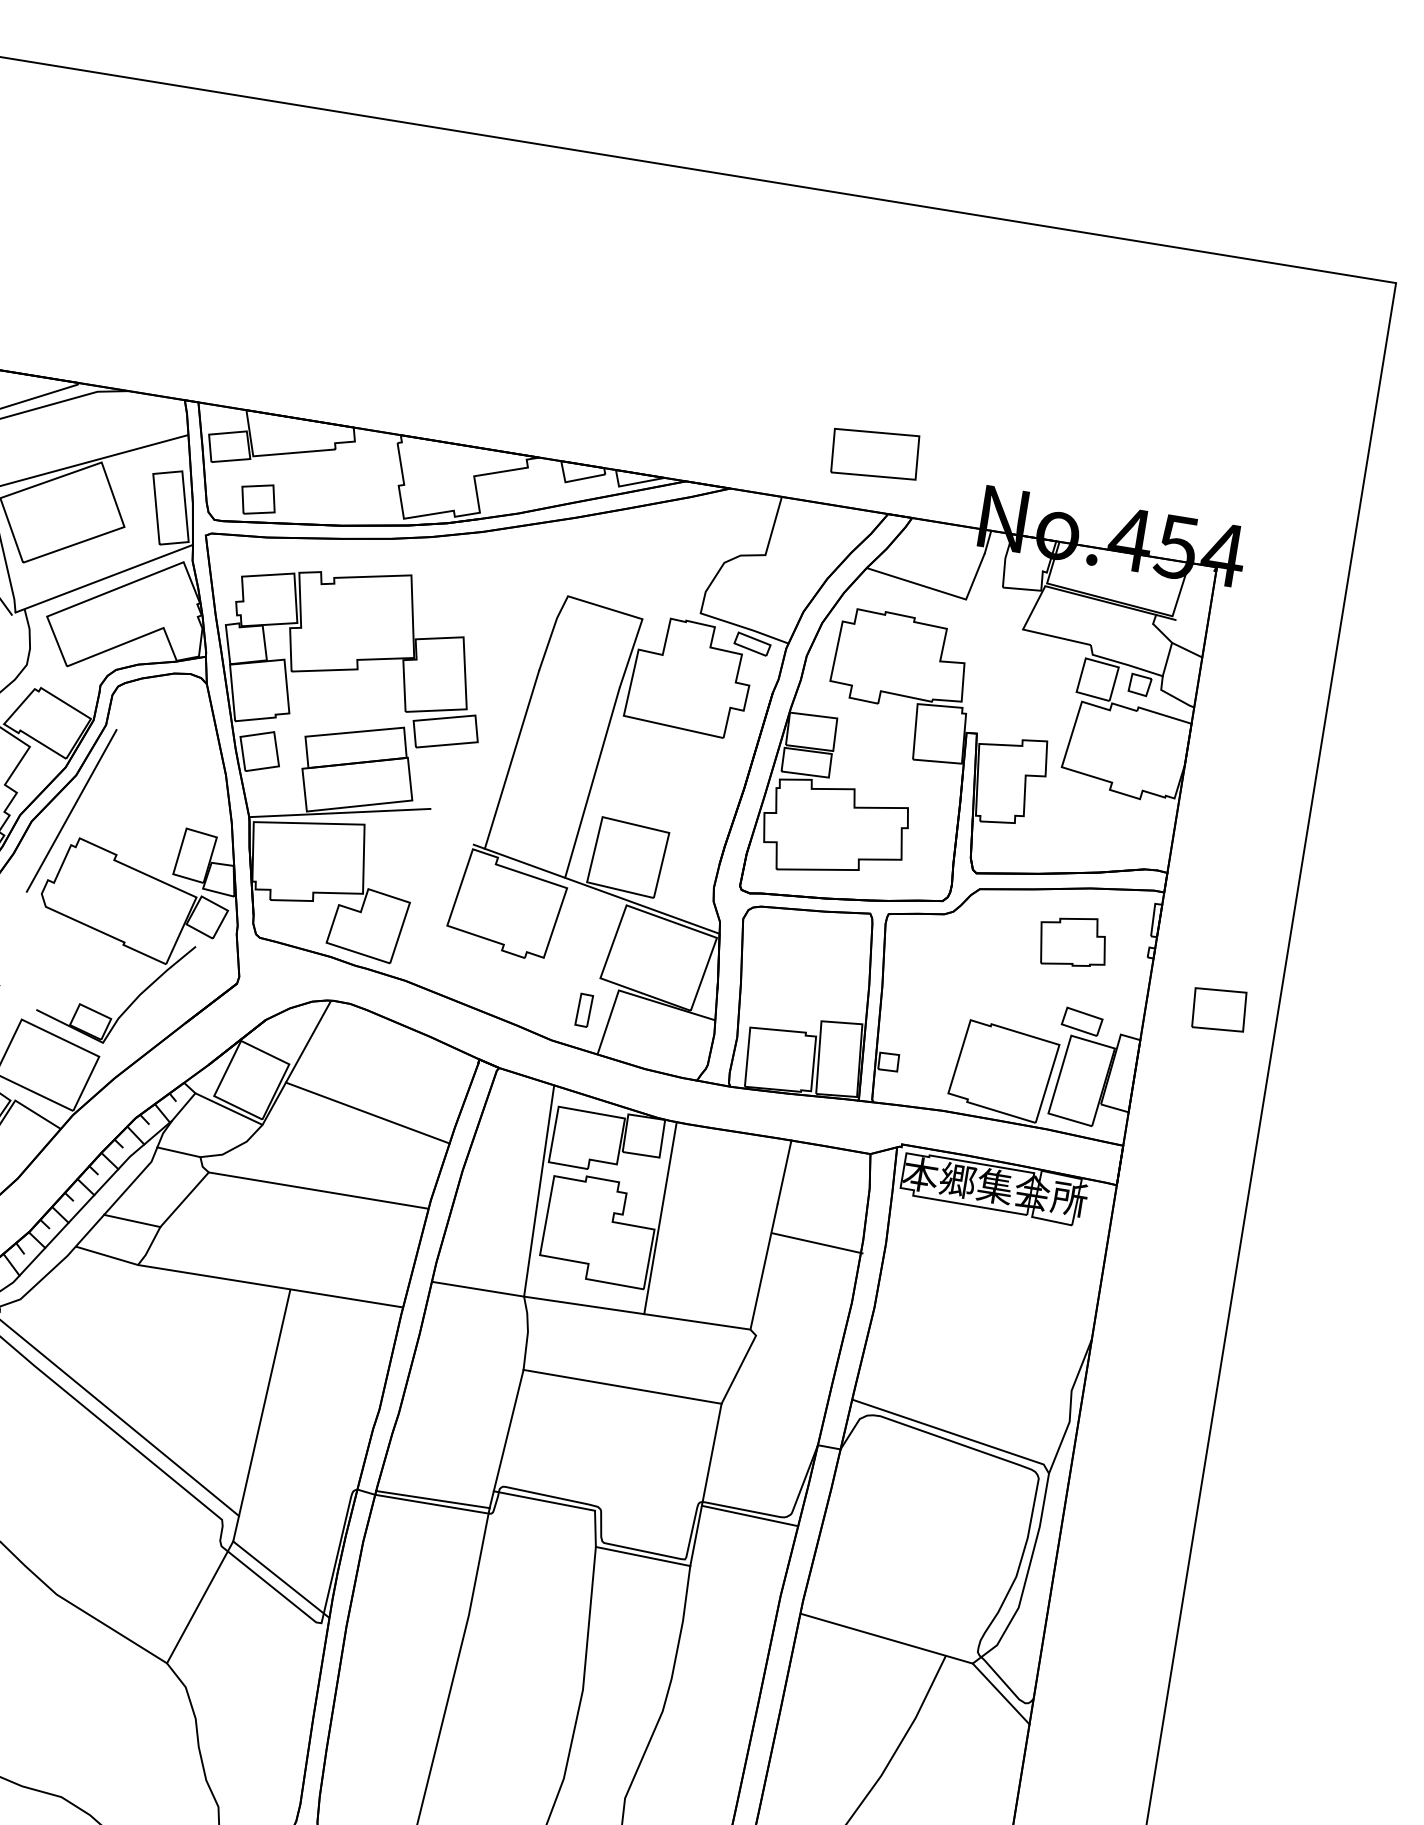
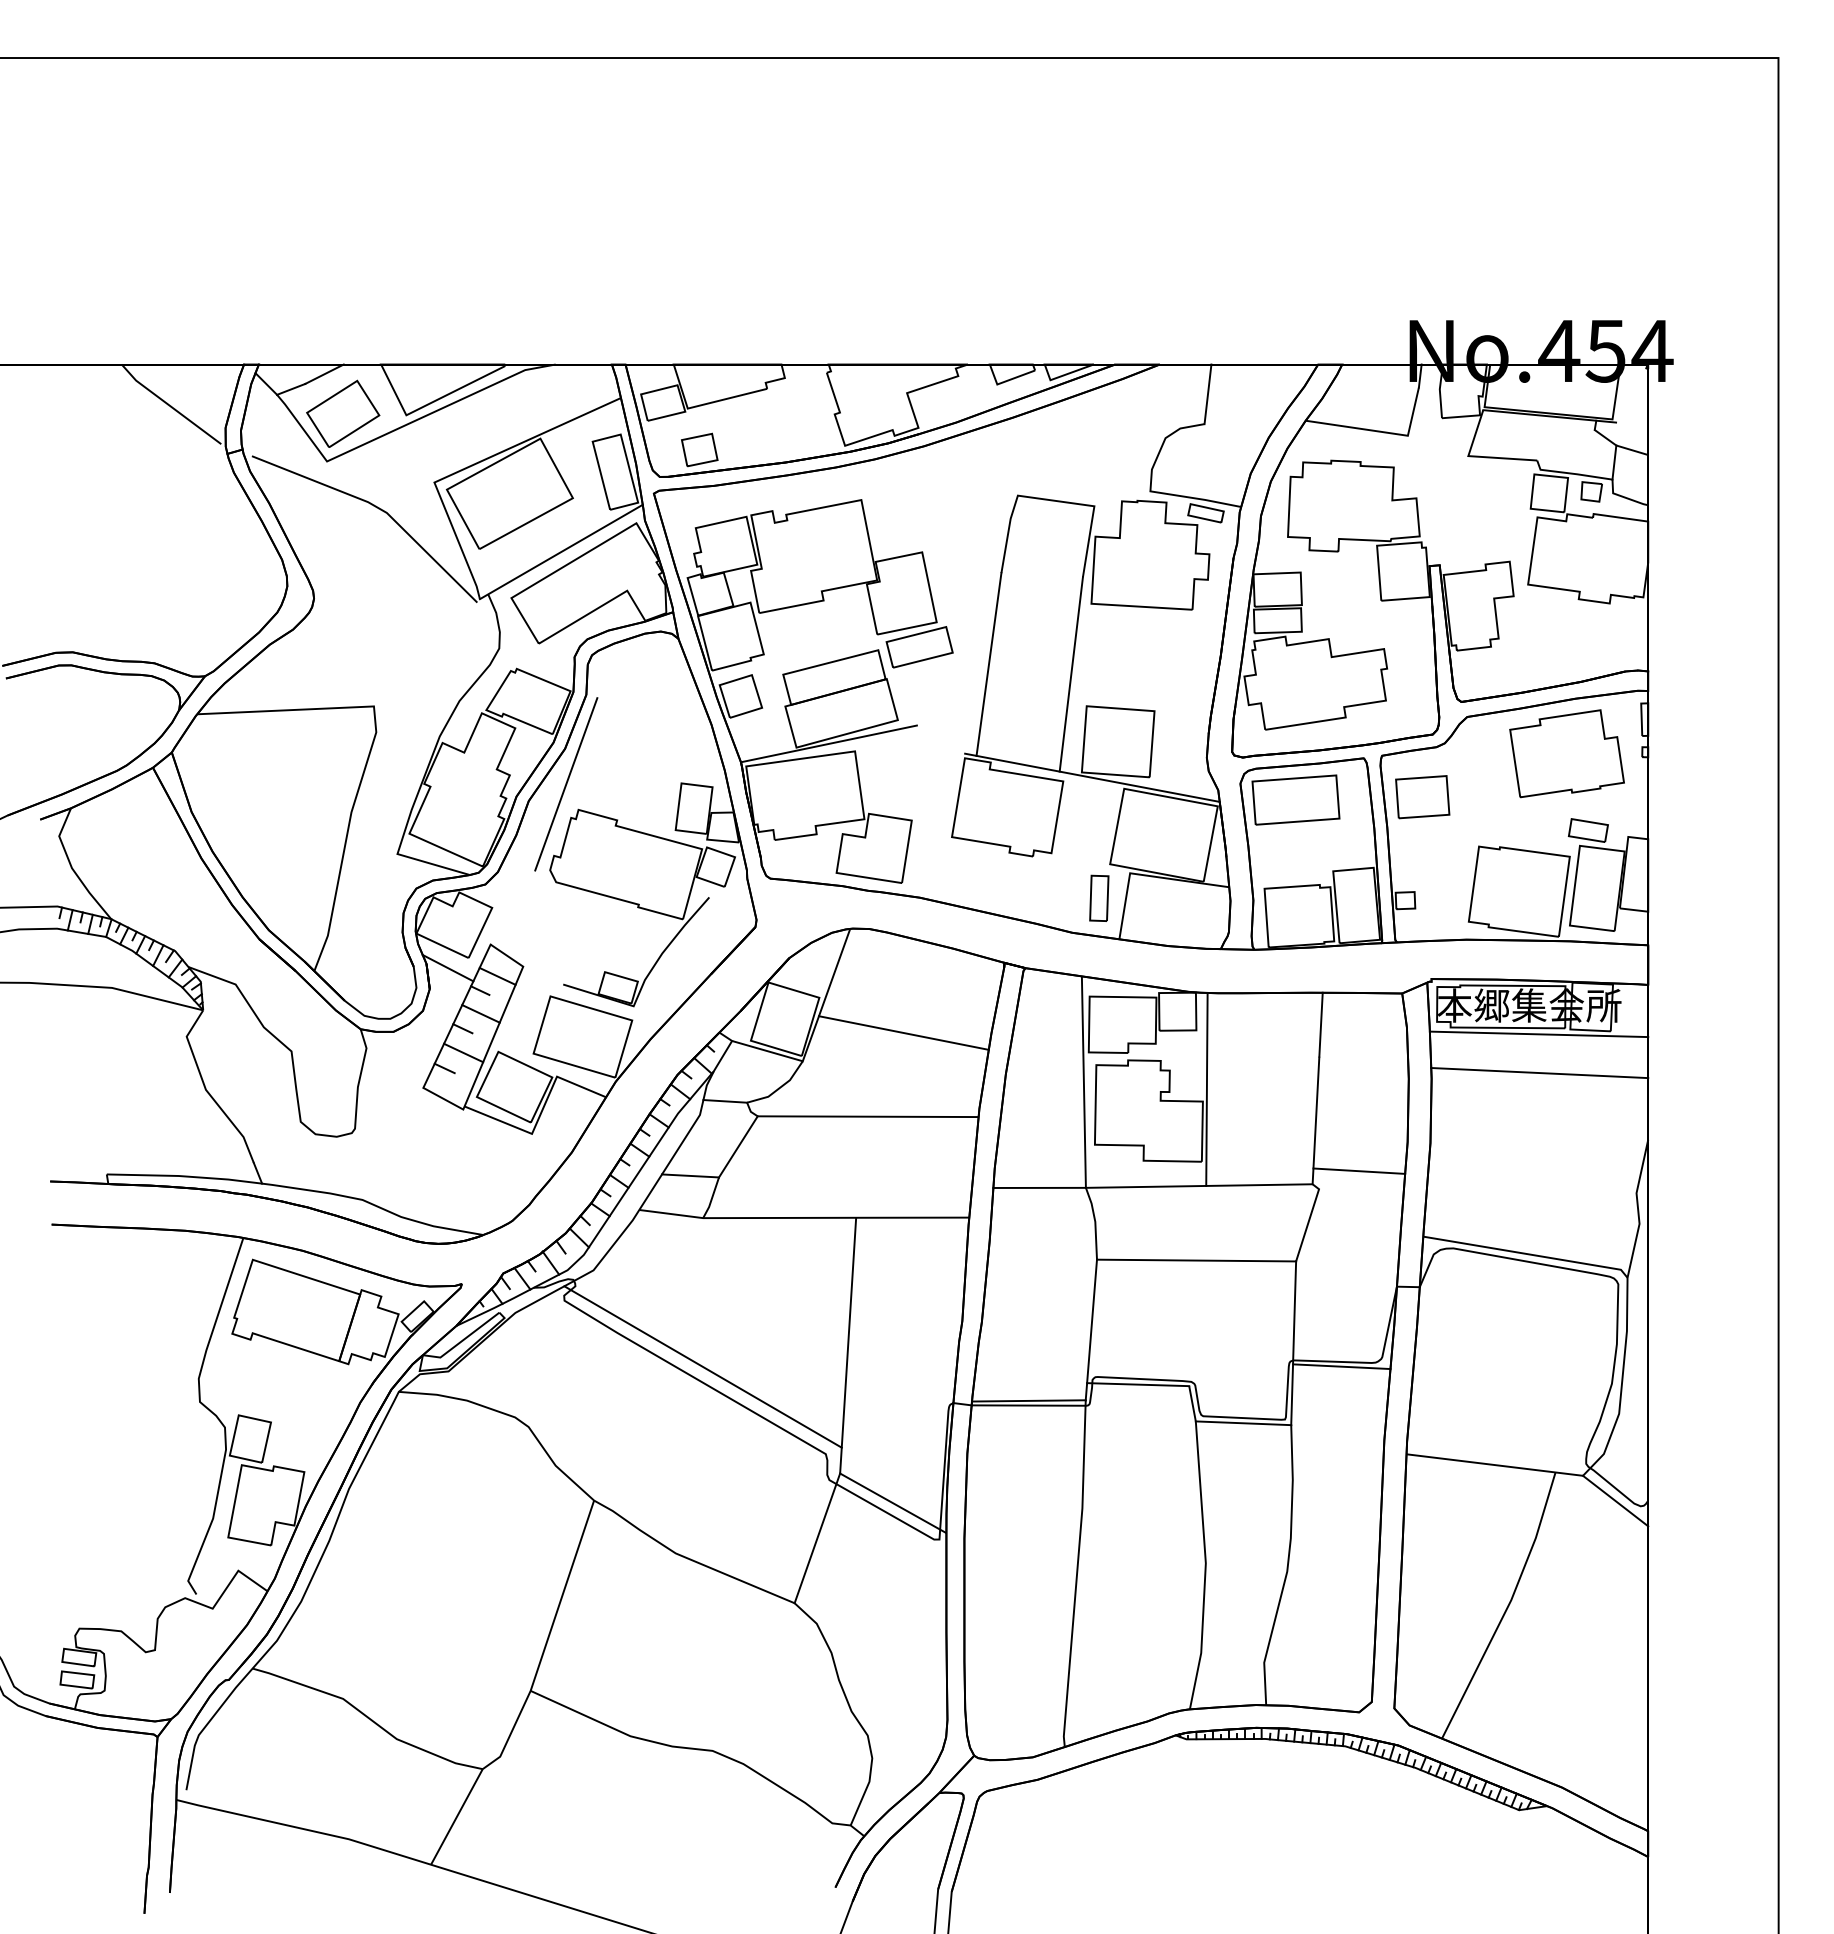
part: (874, 453) -> (1295, 799), moved
part: (1072, 941) -> (1566, 753), size x1.67
part: (584, 1009) -> (1099, 897), size x1.43
part: (1219, 1010) -> (1422, 797), moved
line: (999, 1216) -> (1538, 1034), added
line: (817, 1242) -> (1359, 1170), moved
line: (994, 1255) -> (1539, 1073), added

